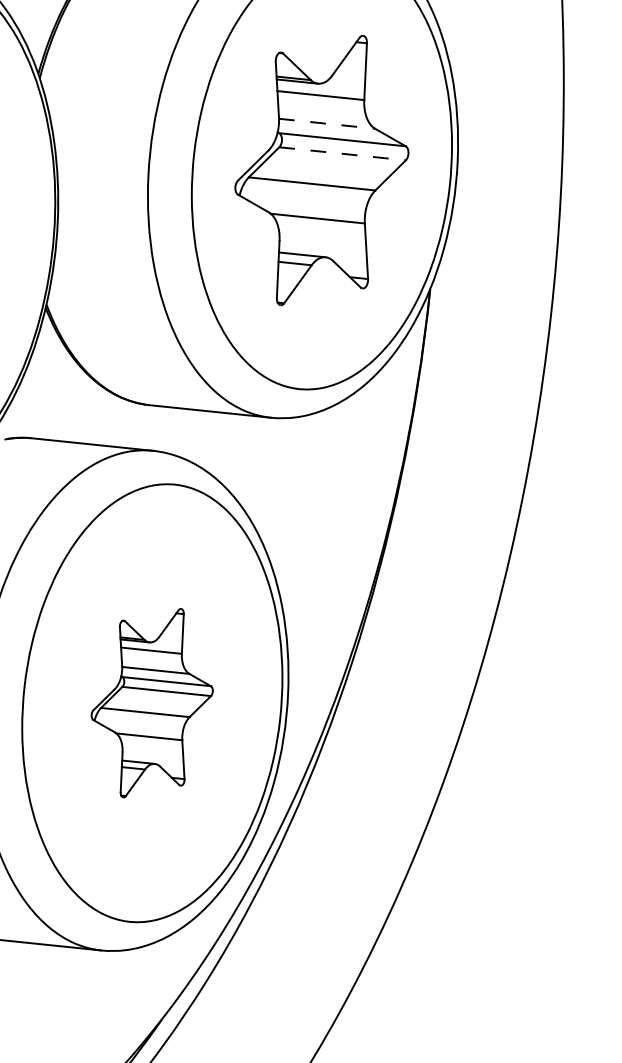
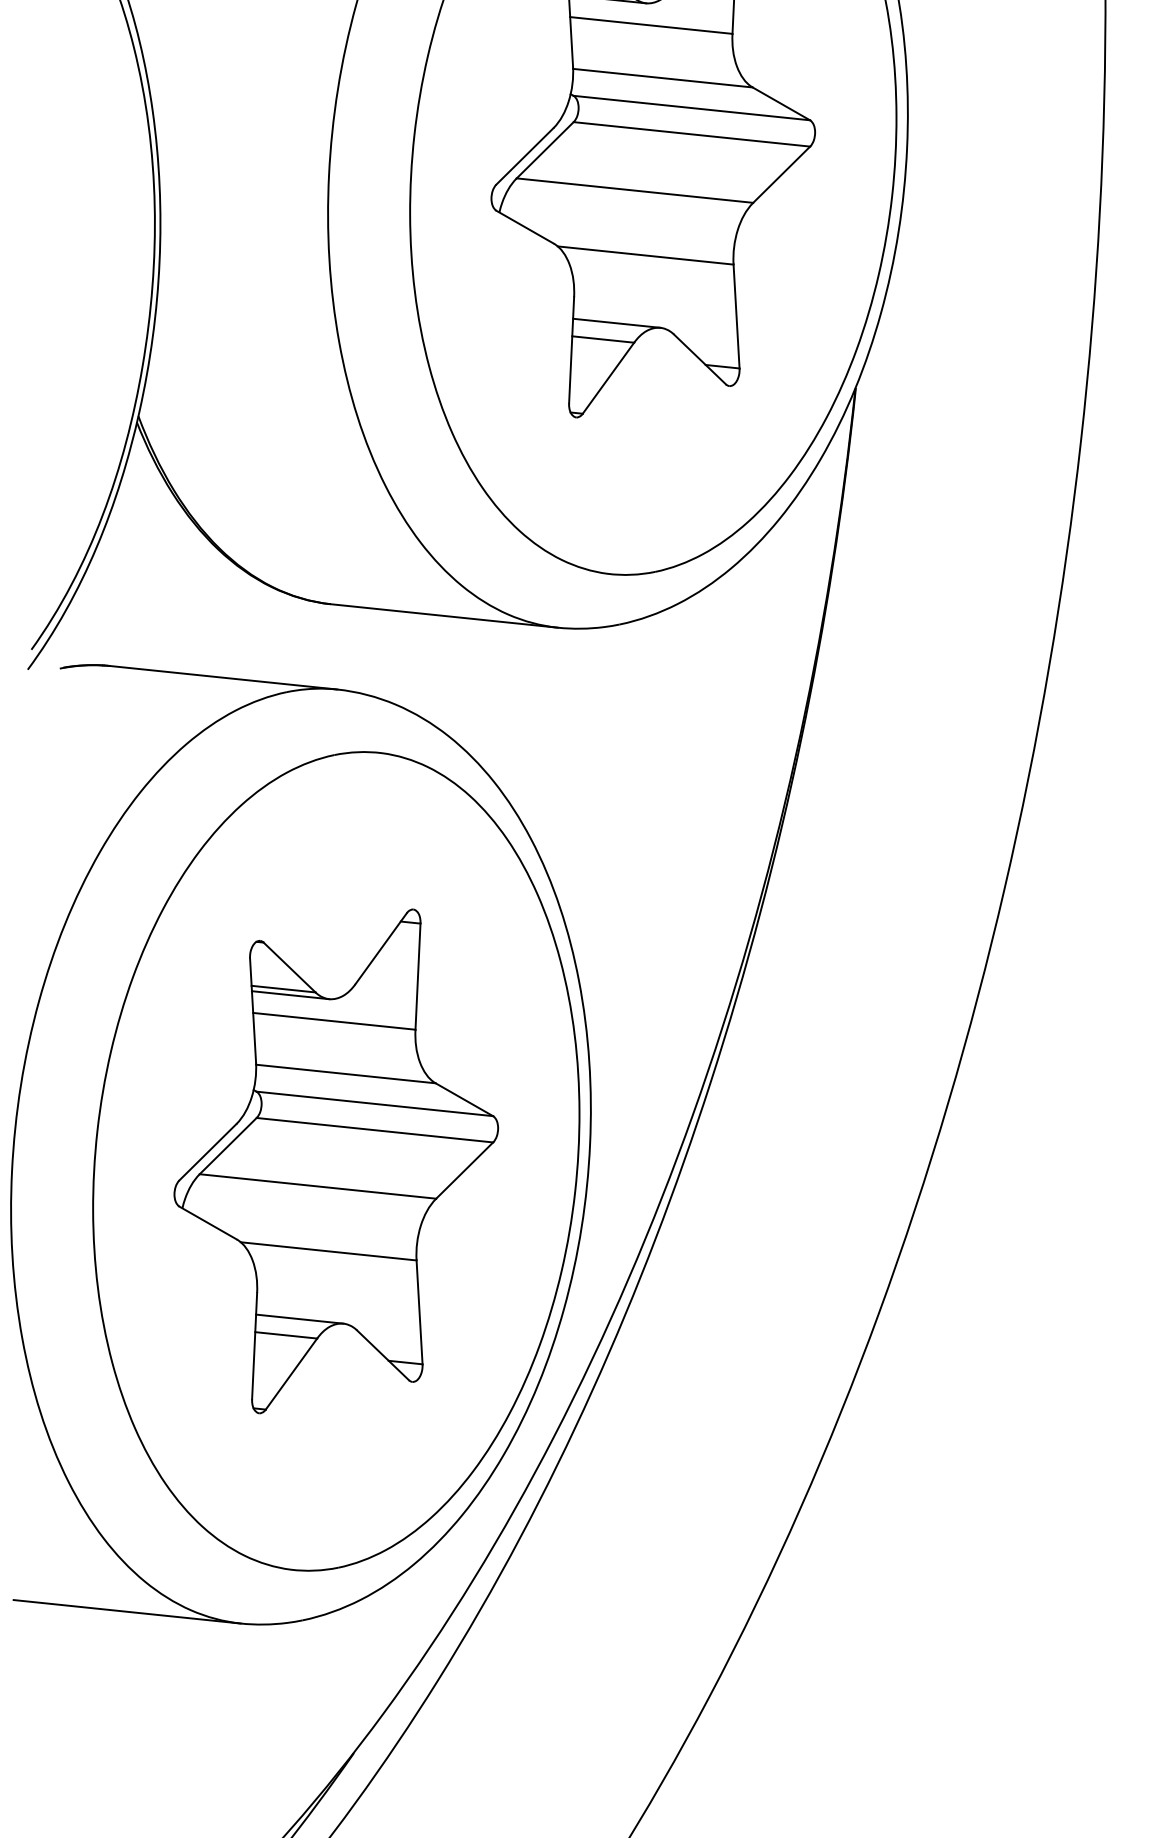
line: (327, 123) -> (663, 77), dashed -> solid
line: (342, 153) -> (691, 133), dashed -> solid
part: (151, 702) -> (334, 1160), size x1.43

